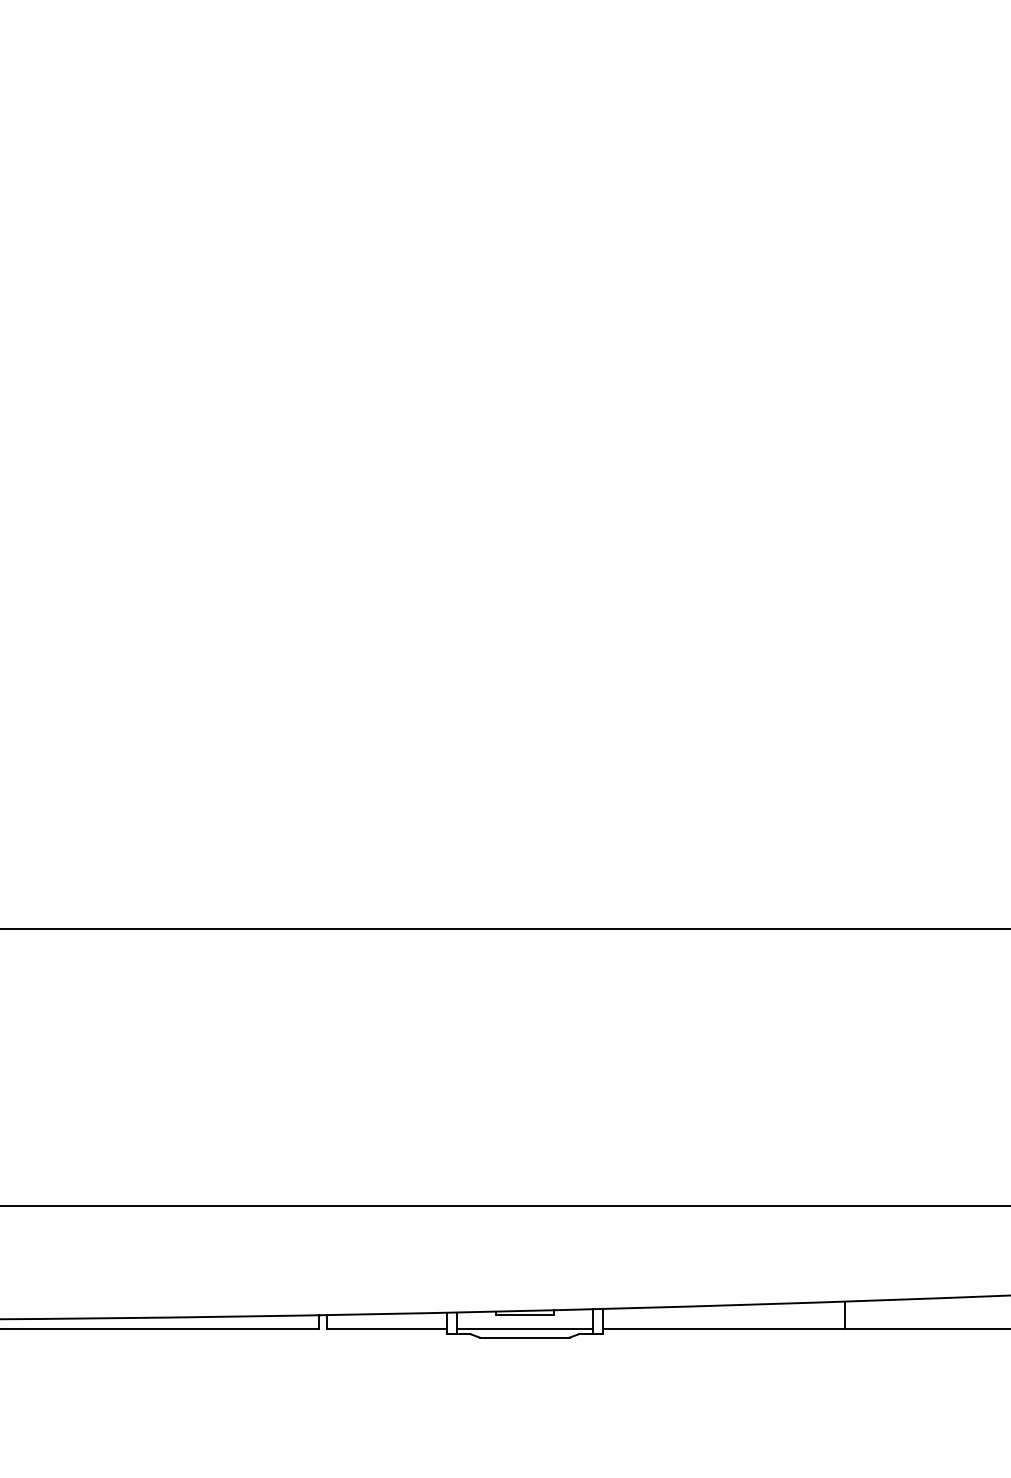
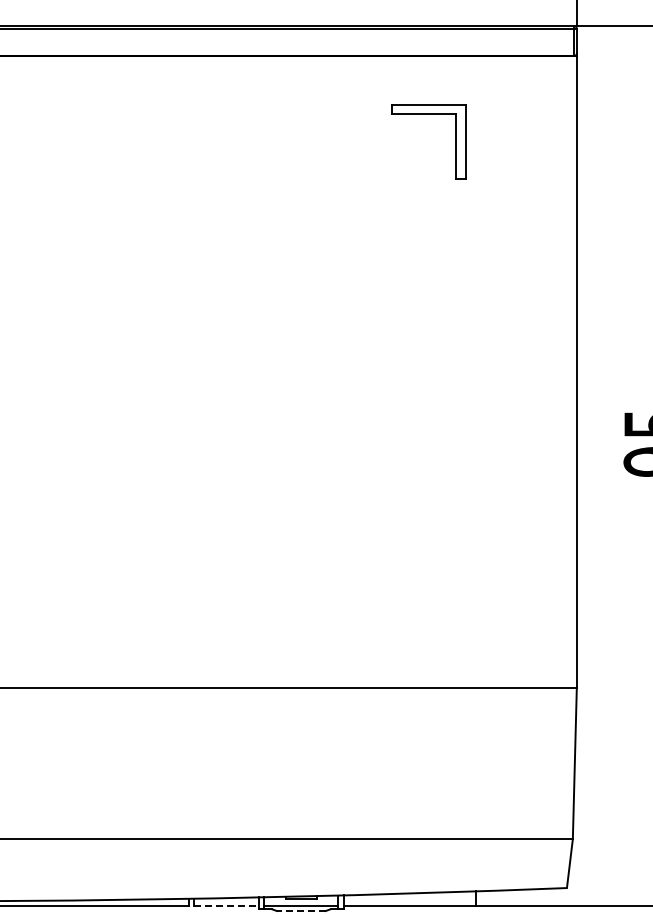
line: (387, 1329) -> (226, 906), solid -> dashed
line: (525, 1336) -> (301, 910), solid -> dashed

